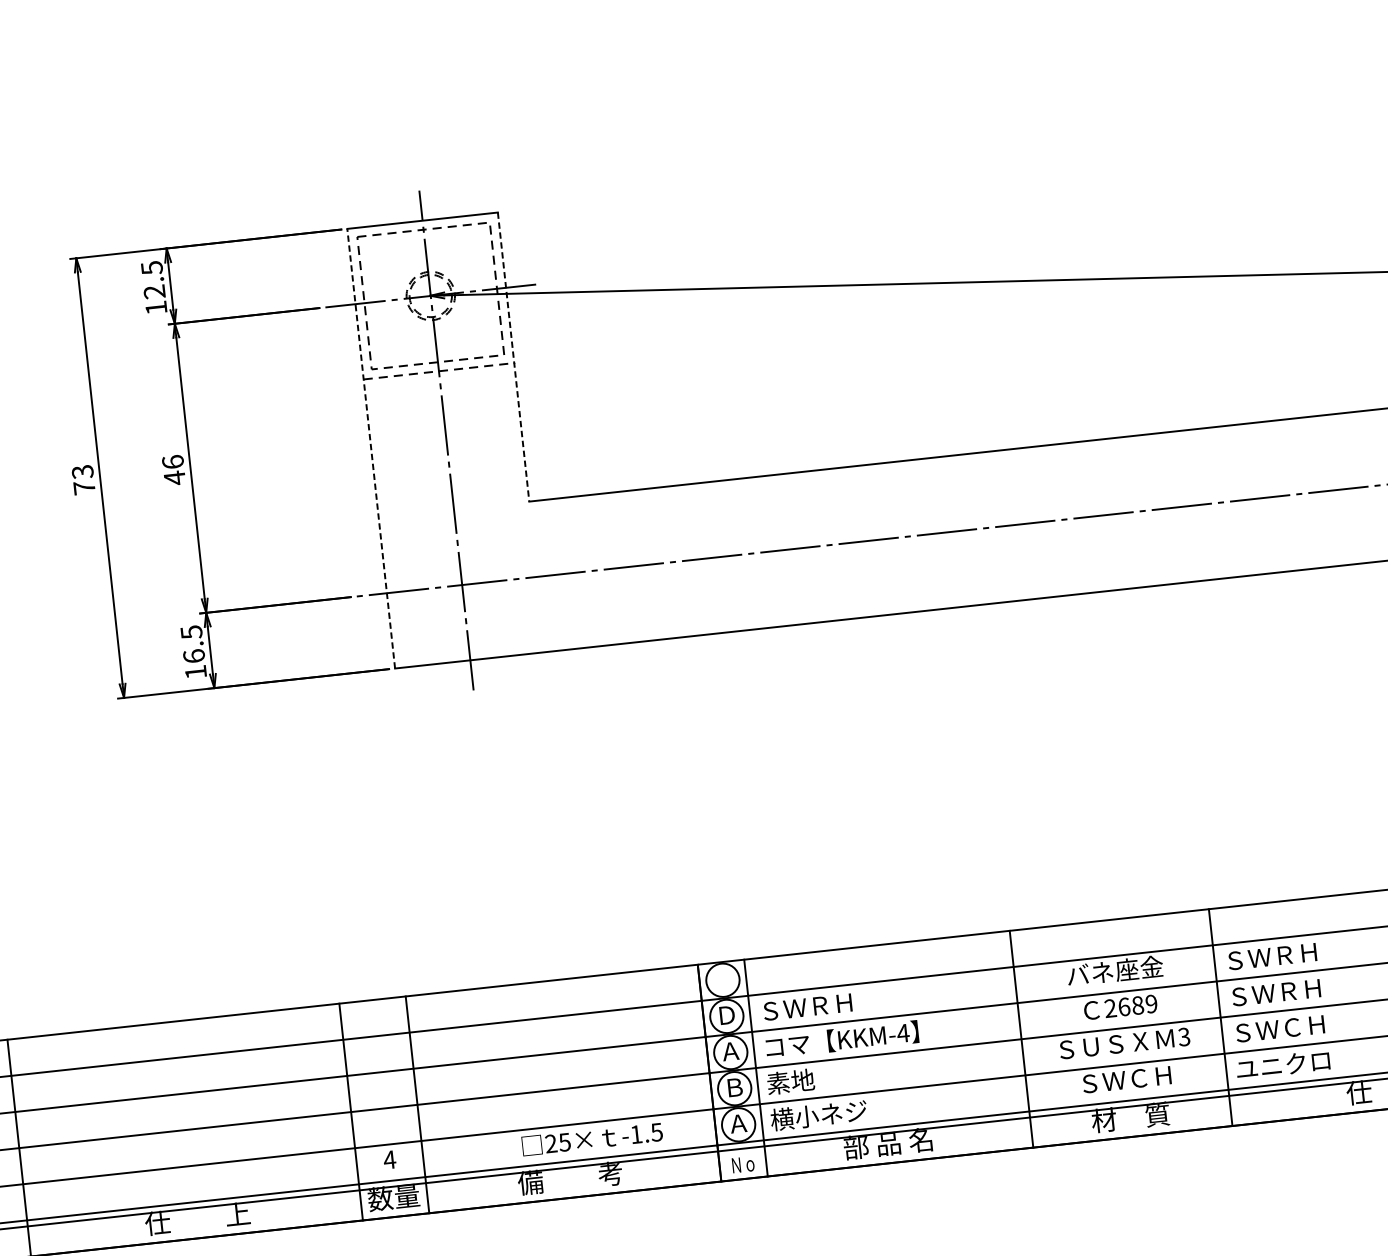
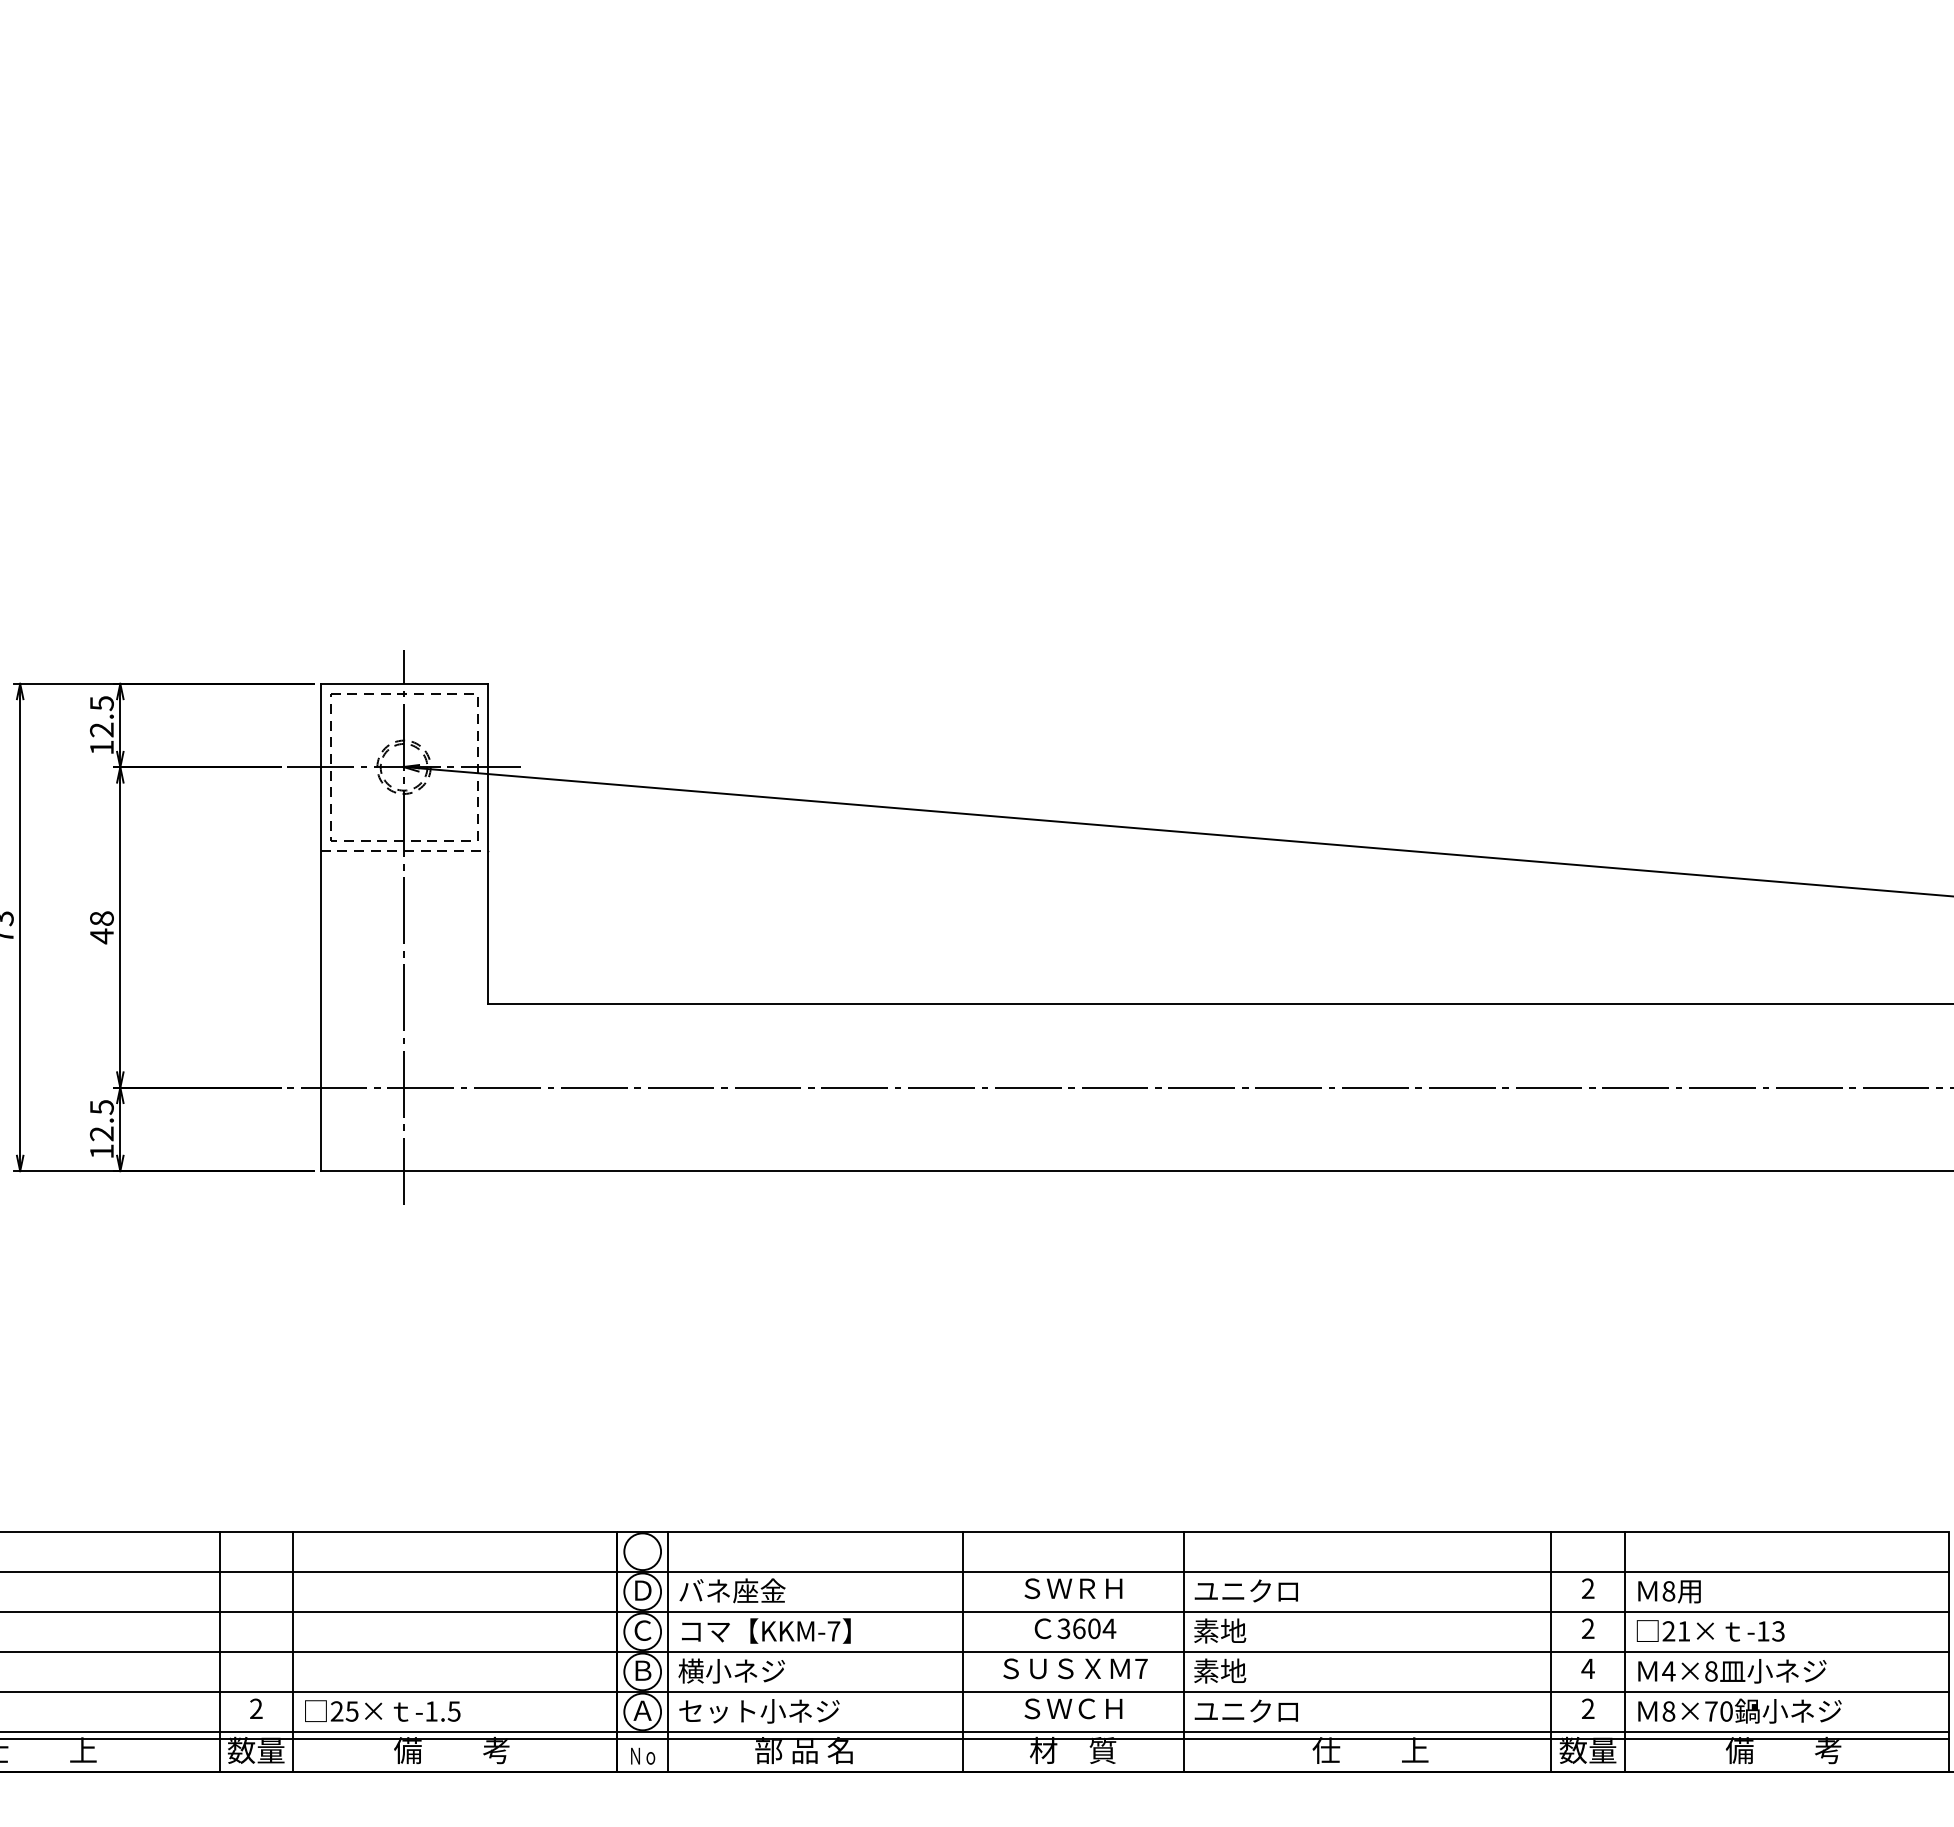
line: (513, 357) -> (487, 844), dashed -> solid
line: (371, 448) -> (320, 927), dashed -> solid
text: (172, 462) -> (101, 918), 46 -> 48
text: (193, 656) -> (101, 1133), 16.5 -> 12.5
text: (1270, 956) -> (1245, 1590), ＳＷＲＨ -> ユニクロ
text: (1115, 970) -> (1073, 1587), バネ座金 -> ＳＷＲＨ
text: (1274, 992) -> (1245, 1630), ＳＷＲＨ -> 素地
text: (807, 1006) -> (732, 1590), ＳＷＲＨ -> バネ座金
text: (1130, 1006) -> (1086, 1628), 2689 -> 3604
text: (1278, 1028) -> (1245, 1670), ＳＷＣＨ -> 素地
text: (902, 1033) -> (833, 1631), KKM-4 -> KKM-7
text: (1184, 1036) -> (1141, 1668), 3 -> 7
text: (730, 1051) -> (642, 1630), Ａ -> Ｃ
text: (814, 1078) -> (731, 1670), 素地 -> 横小ネジ
text: (842, 1112) -> (758, 1710), 横小ネジ -> セット小ネジ
text: (592, 1138) -> (382, 1710), moved
text: (389, 1159) -> (256, 1708), 4 -> 2

